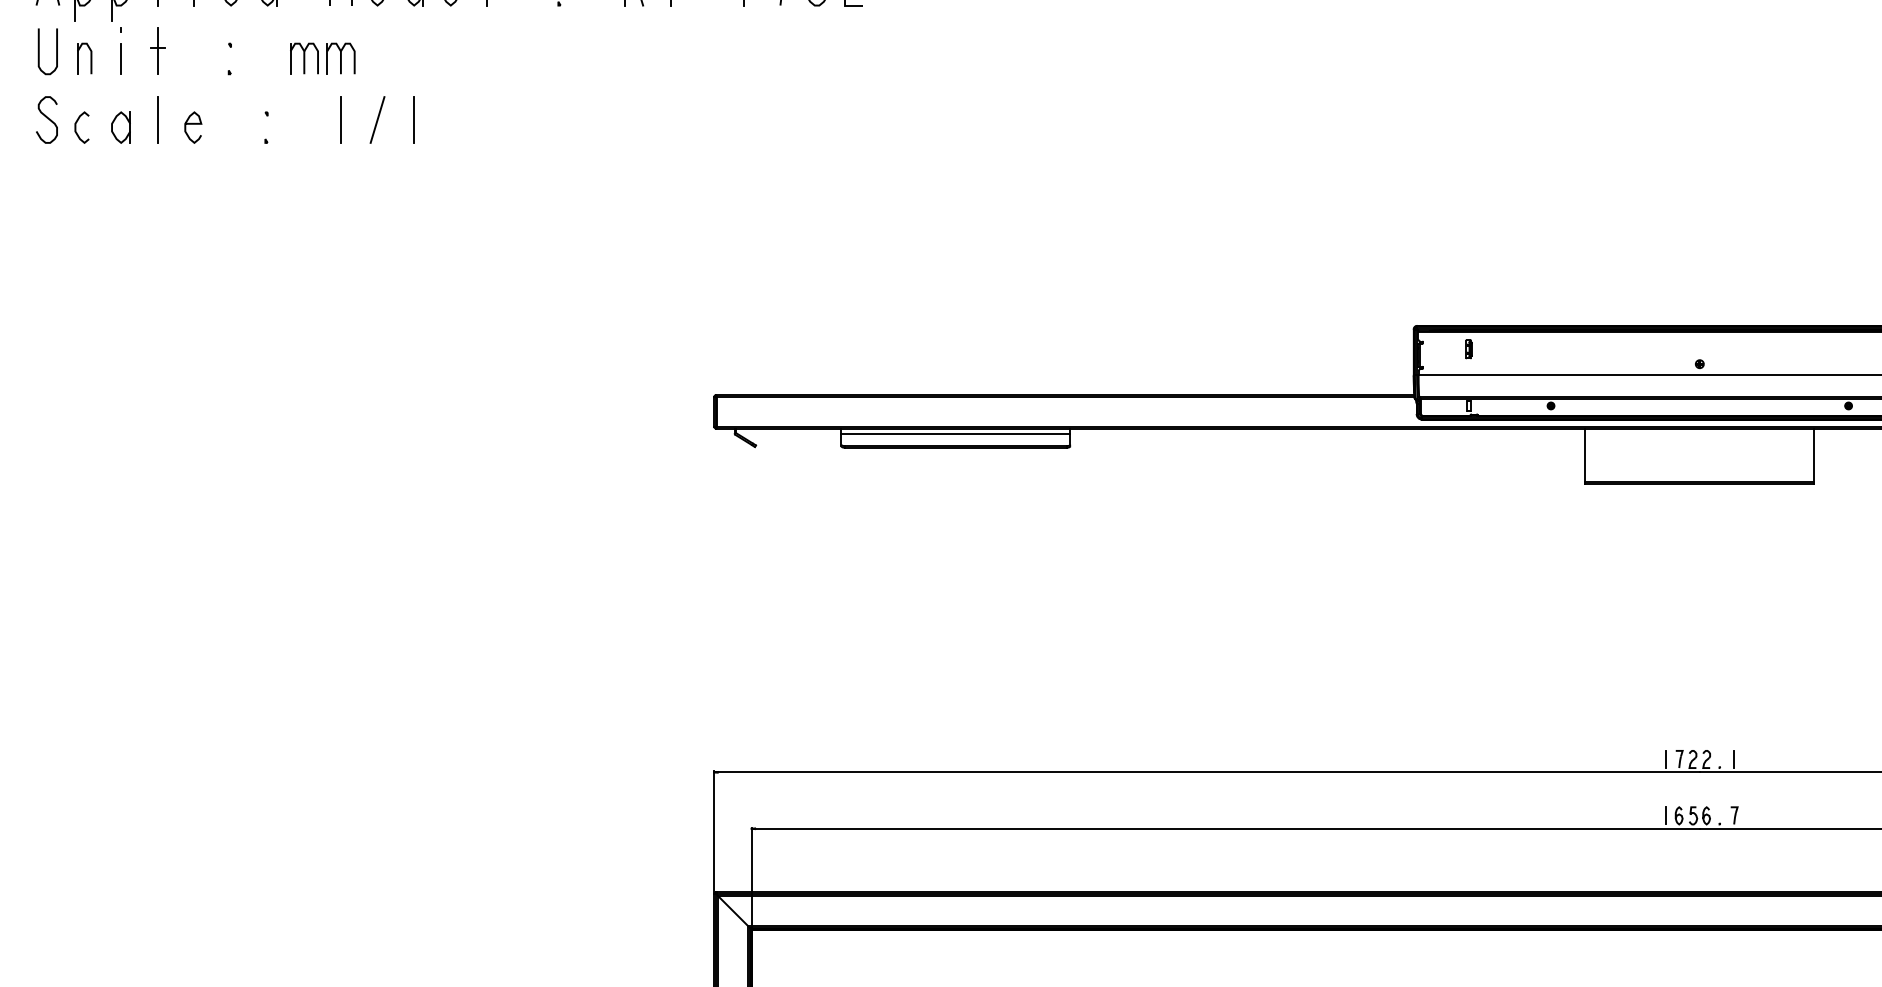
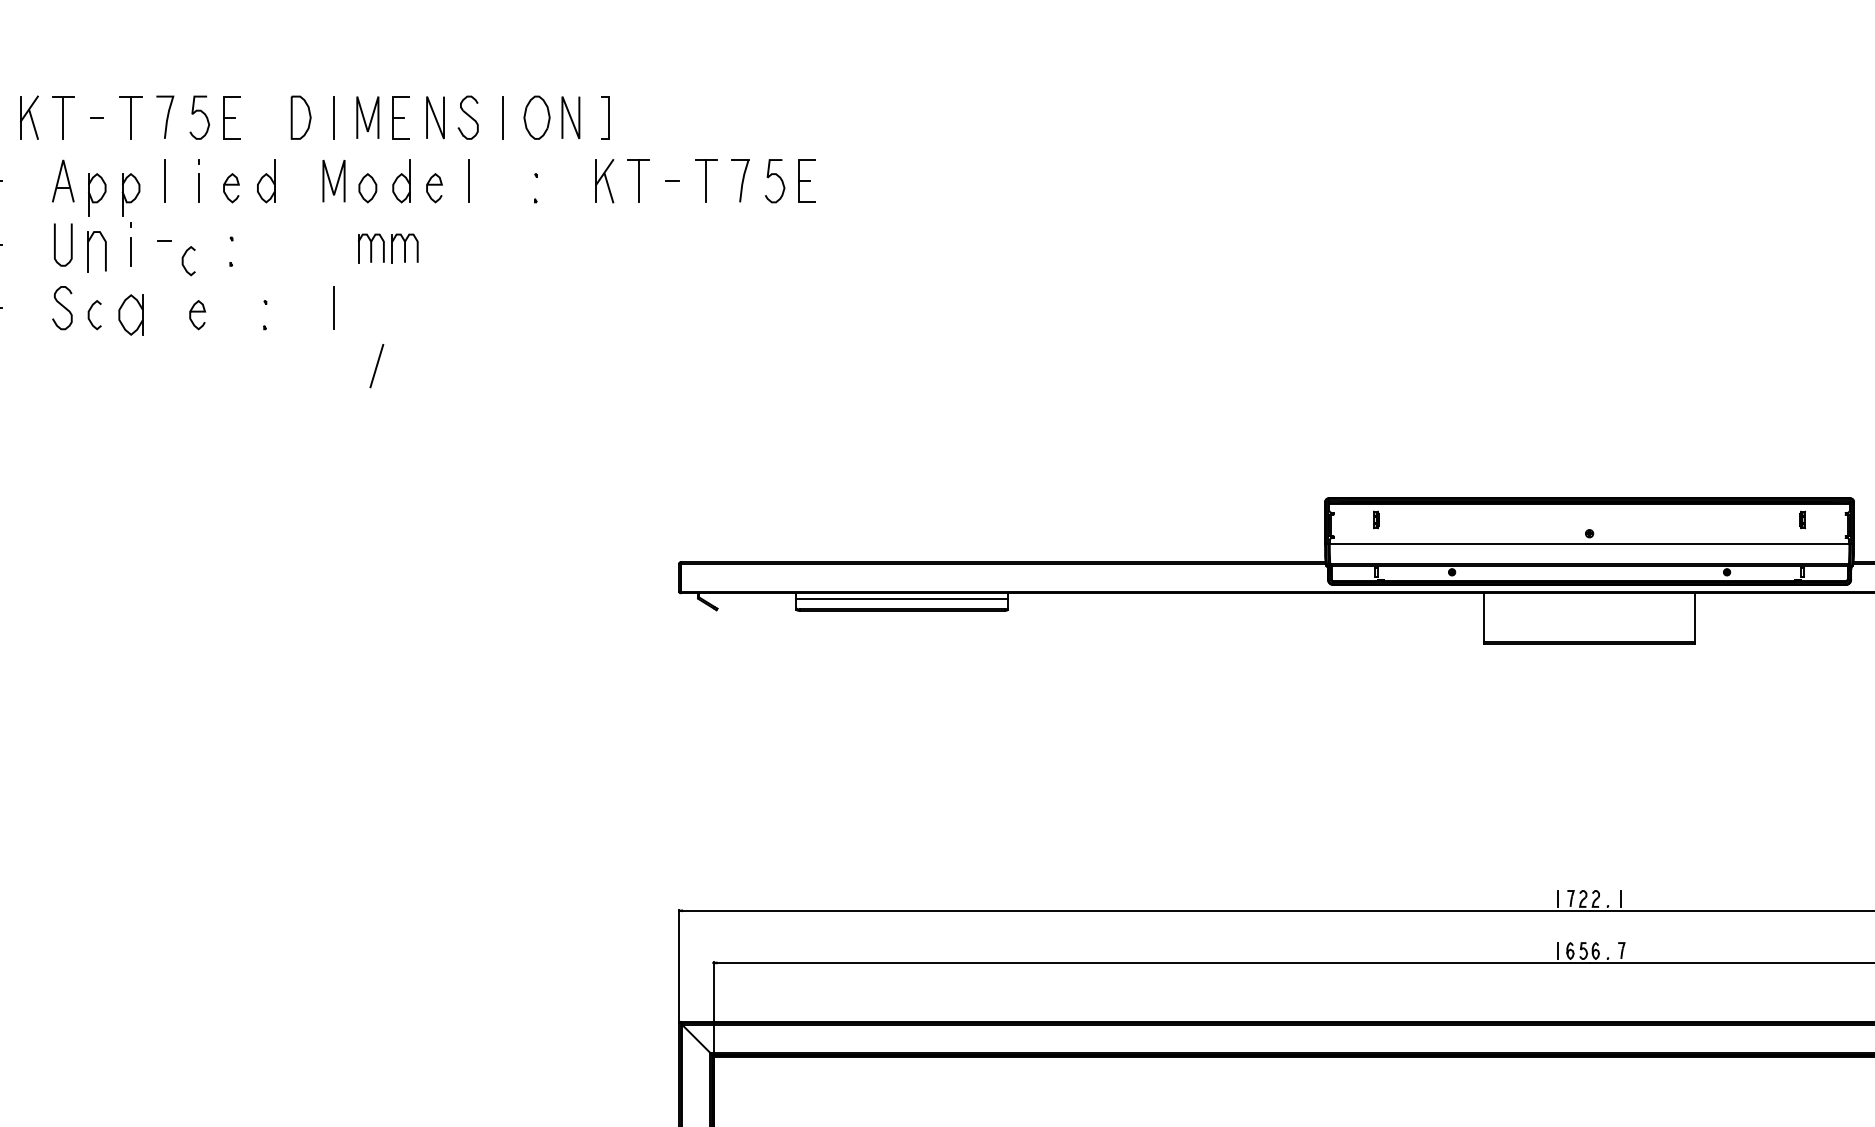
line: (157, 51) -> (164, 244), removed
part: (84, 58) -> (97, 251), size x1.4
part: (323, 58) -> (388, 248), moved
curve: (178, 69) -> (183, 261), added
line: (157, 119) -> (164, 307), removed
line: (413, 119) -> (401, 307), removed
line: (377, 120) -> (376, 366), moved
part: (120, 128) -> (130, 315), size x1.4

